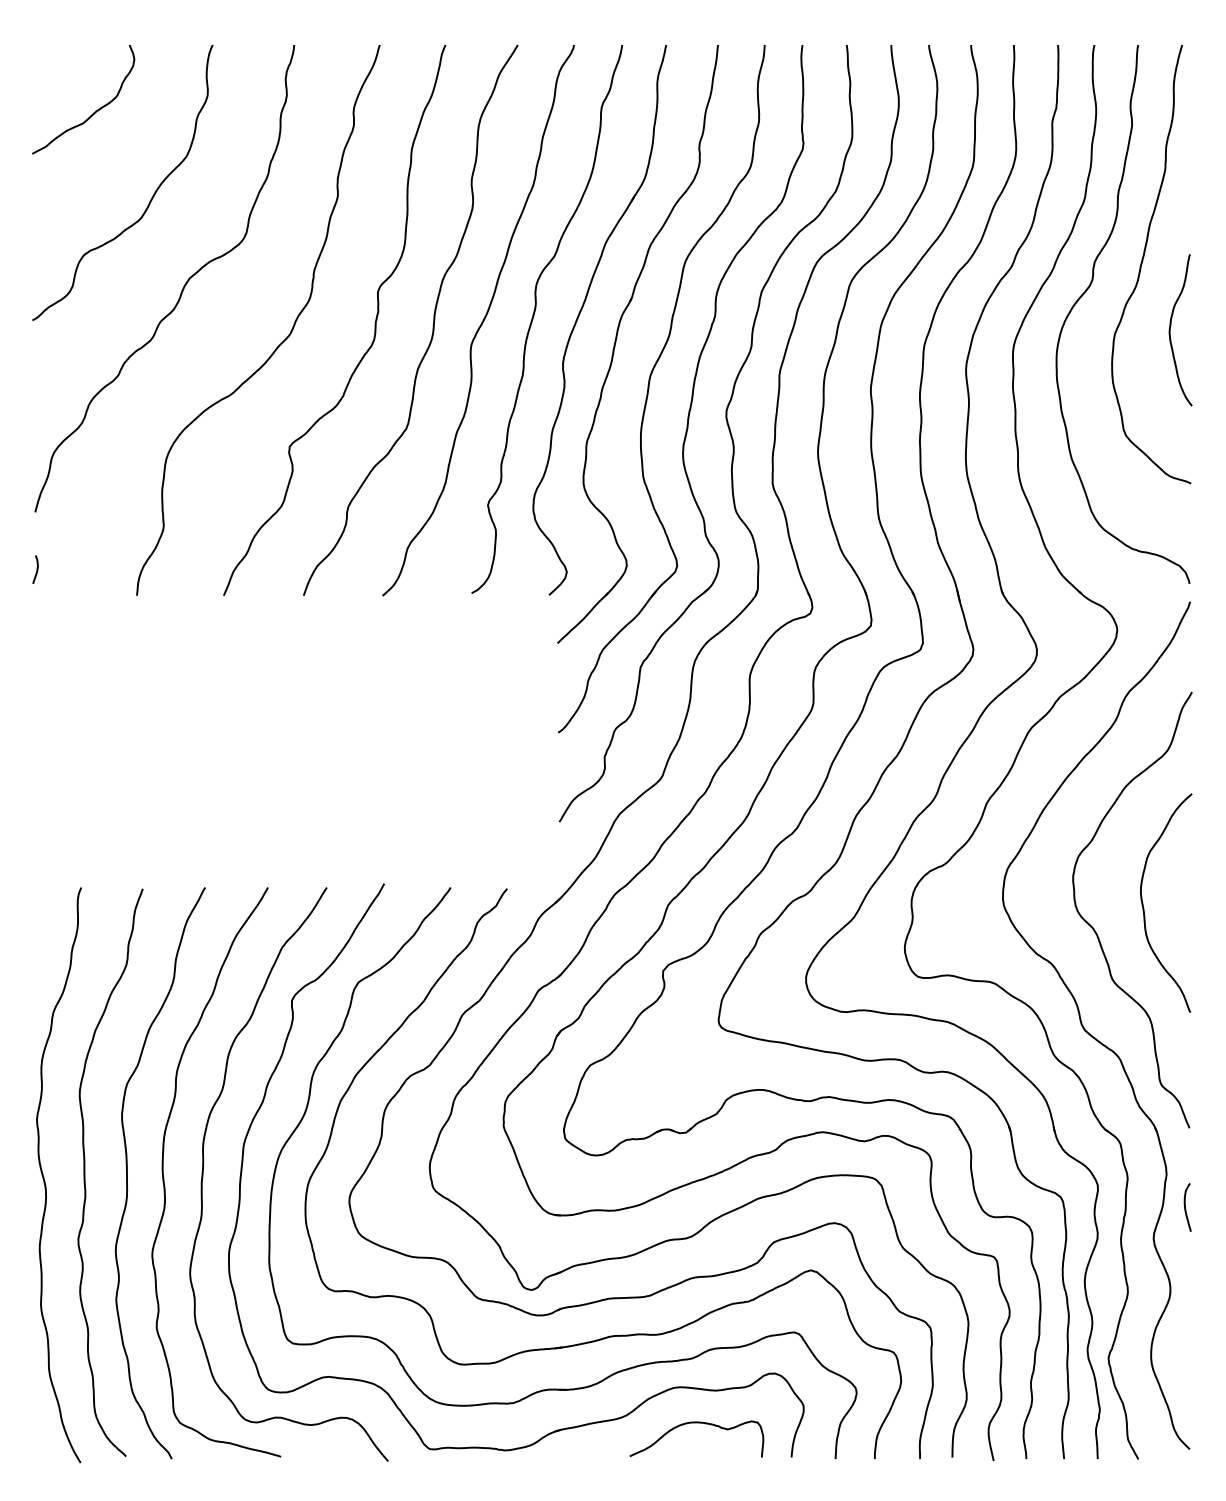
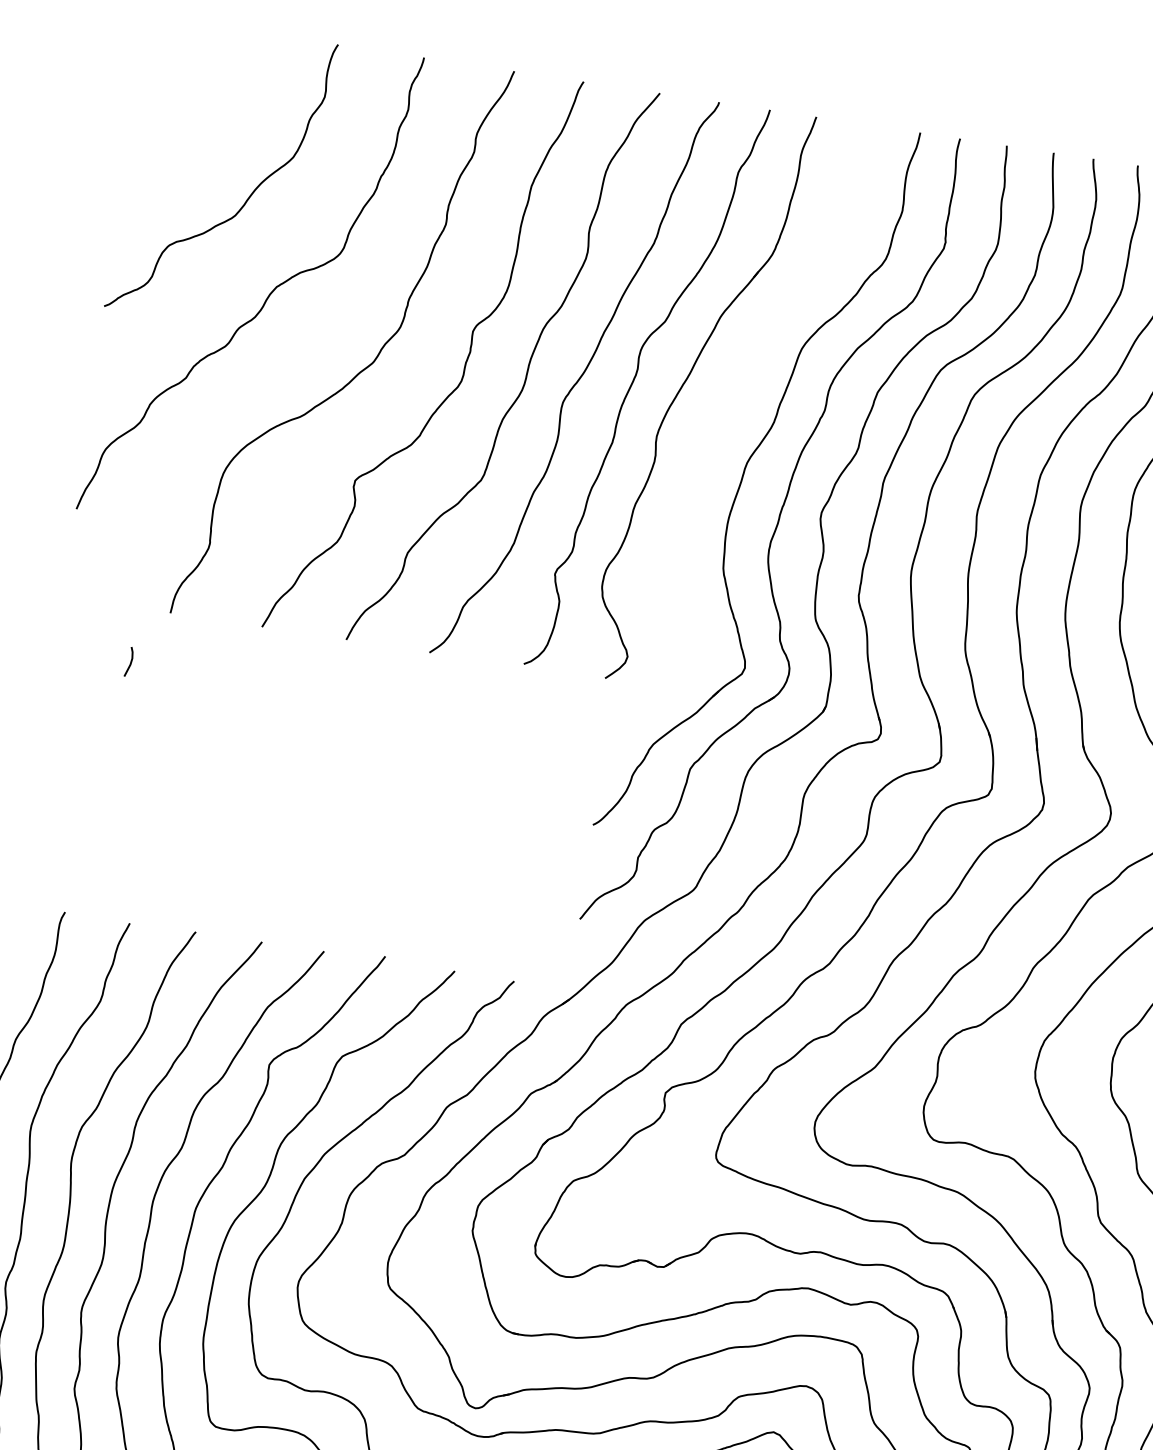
curve: (95, 110) -> (204, 94), removed
part: (617, 338) -> (718, 418), removed
line: (36, 569) -> (130, 661), moved

